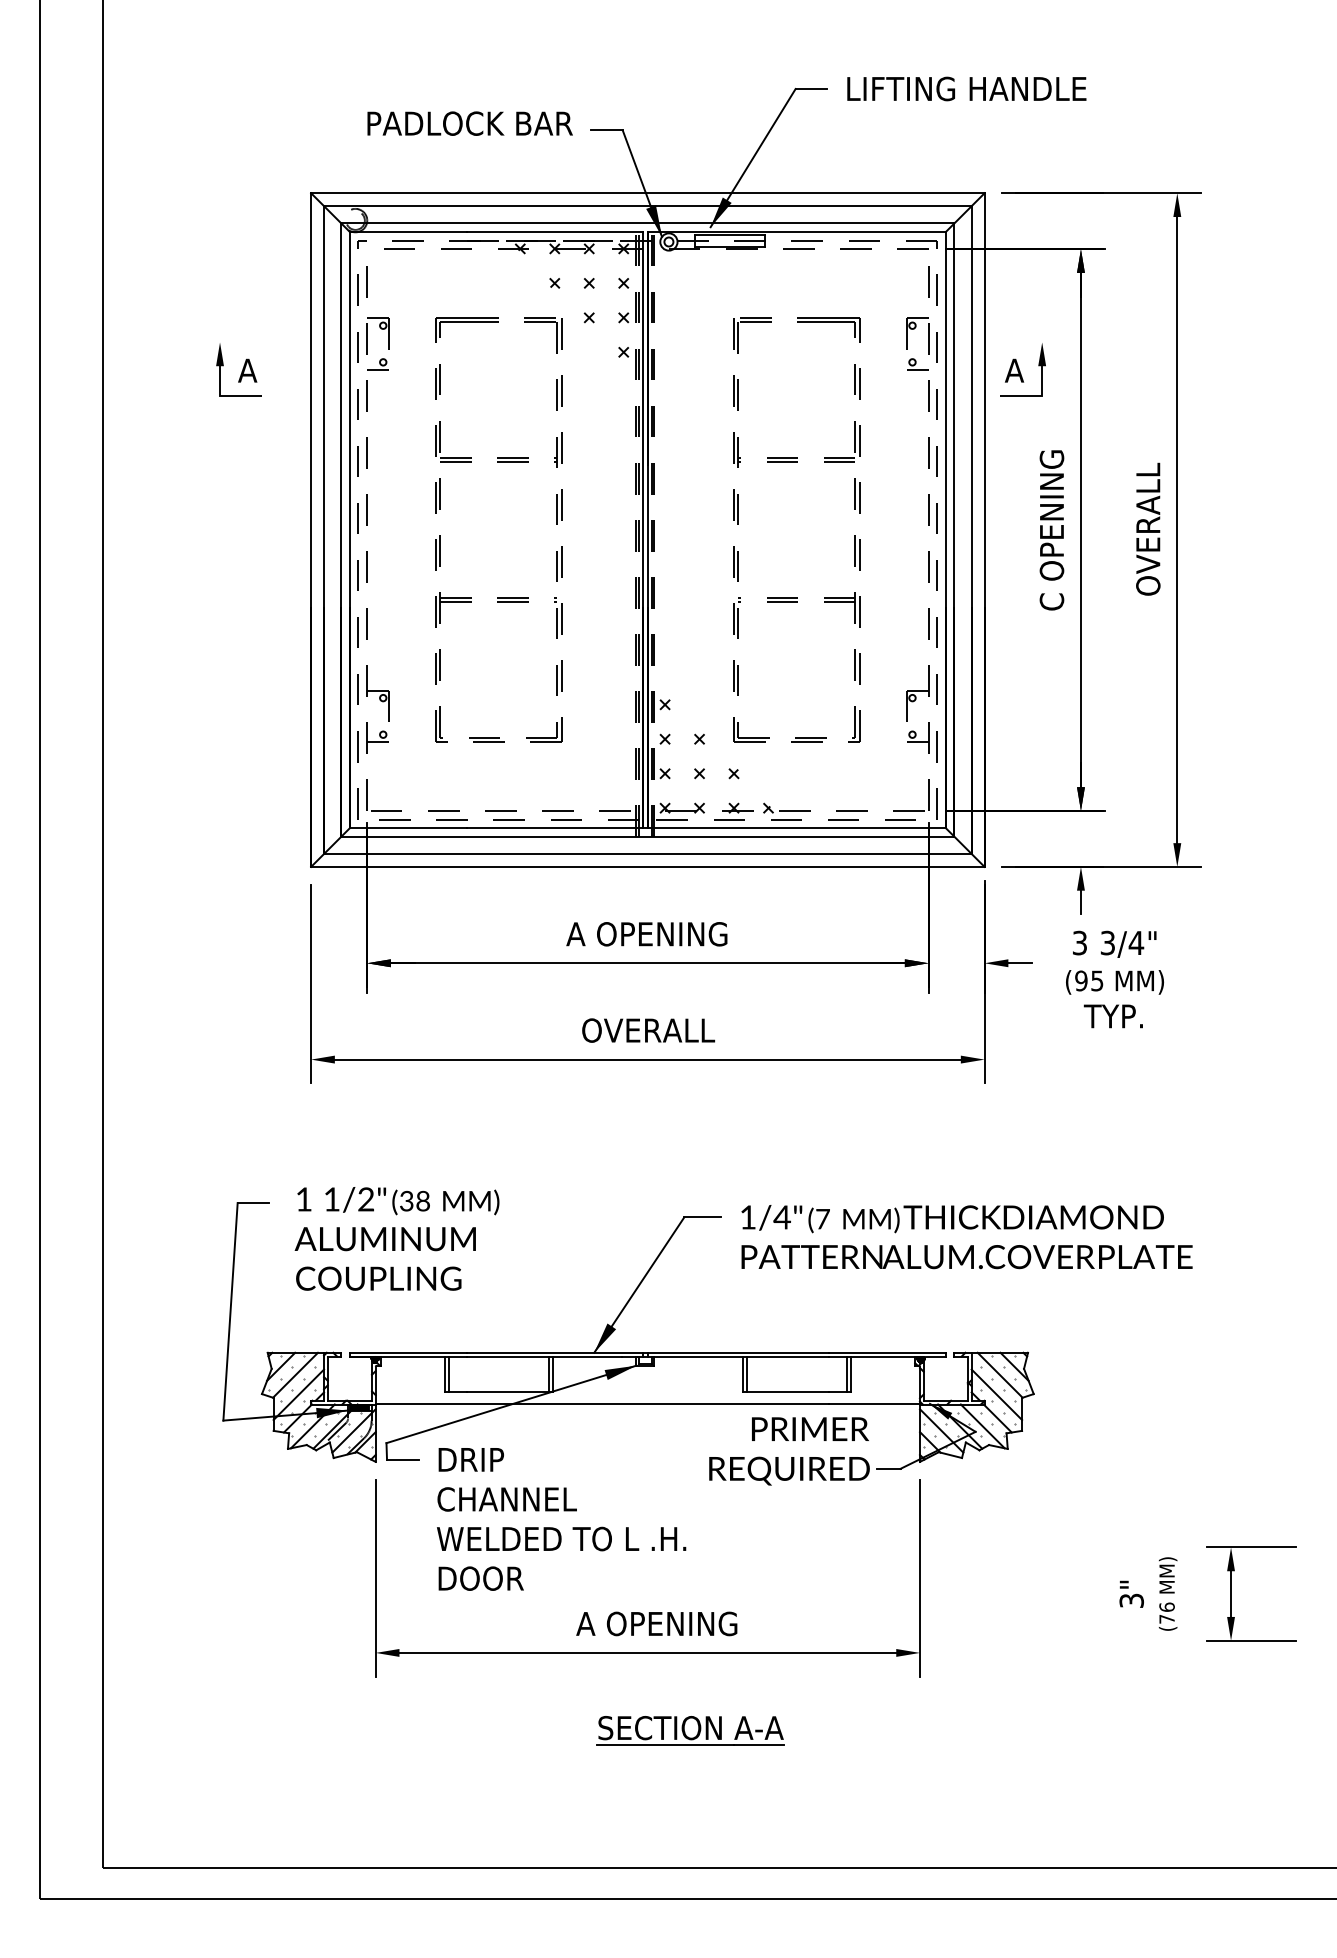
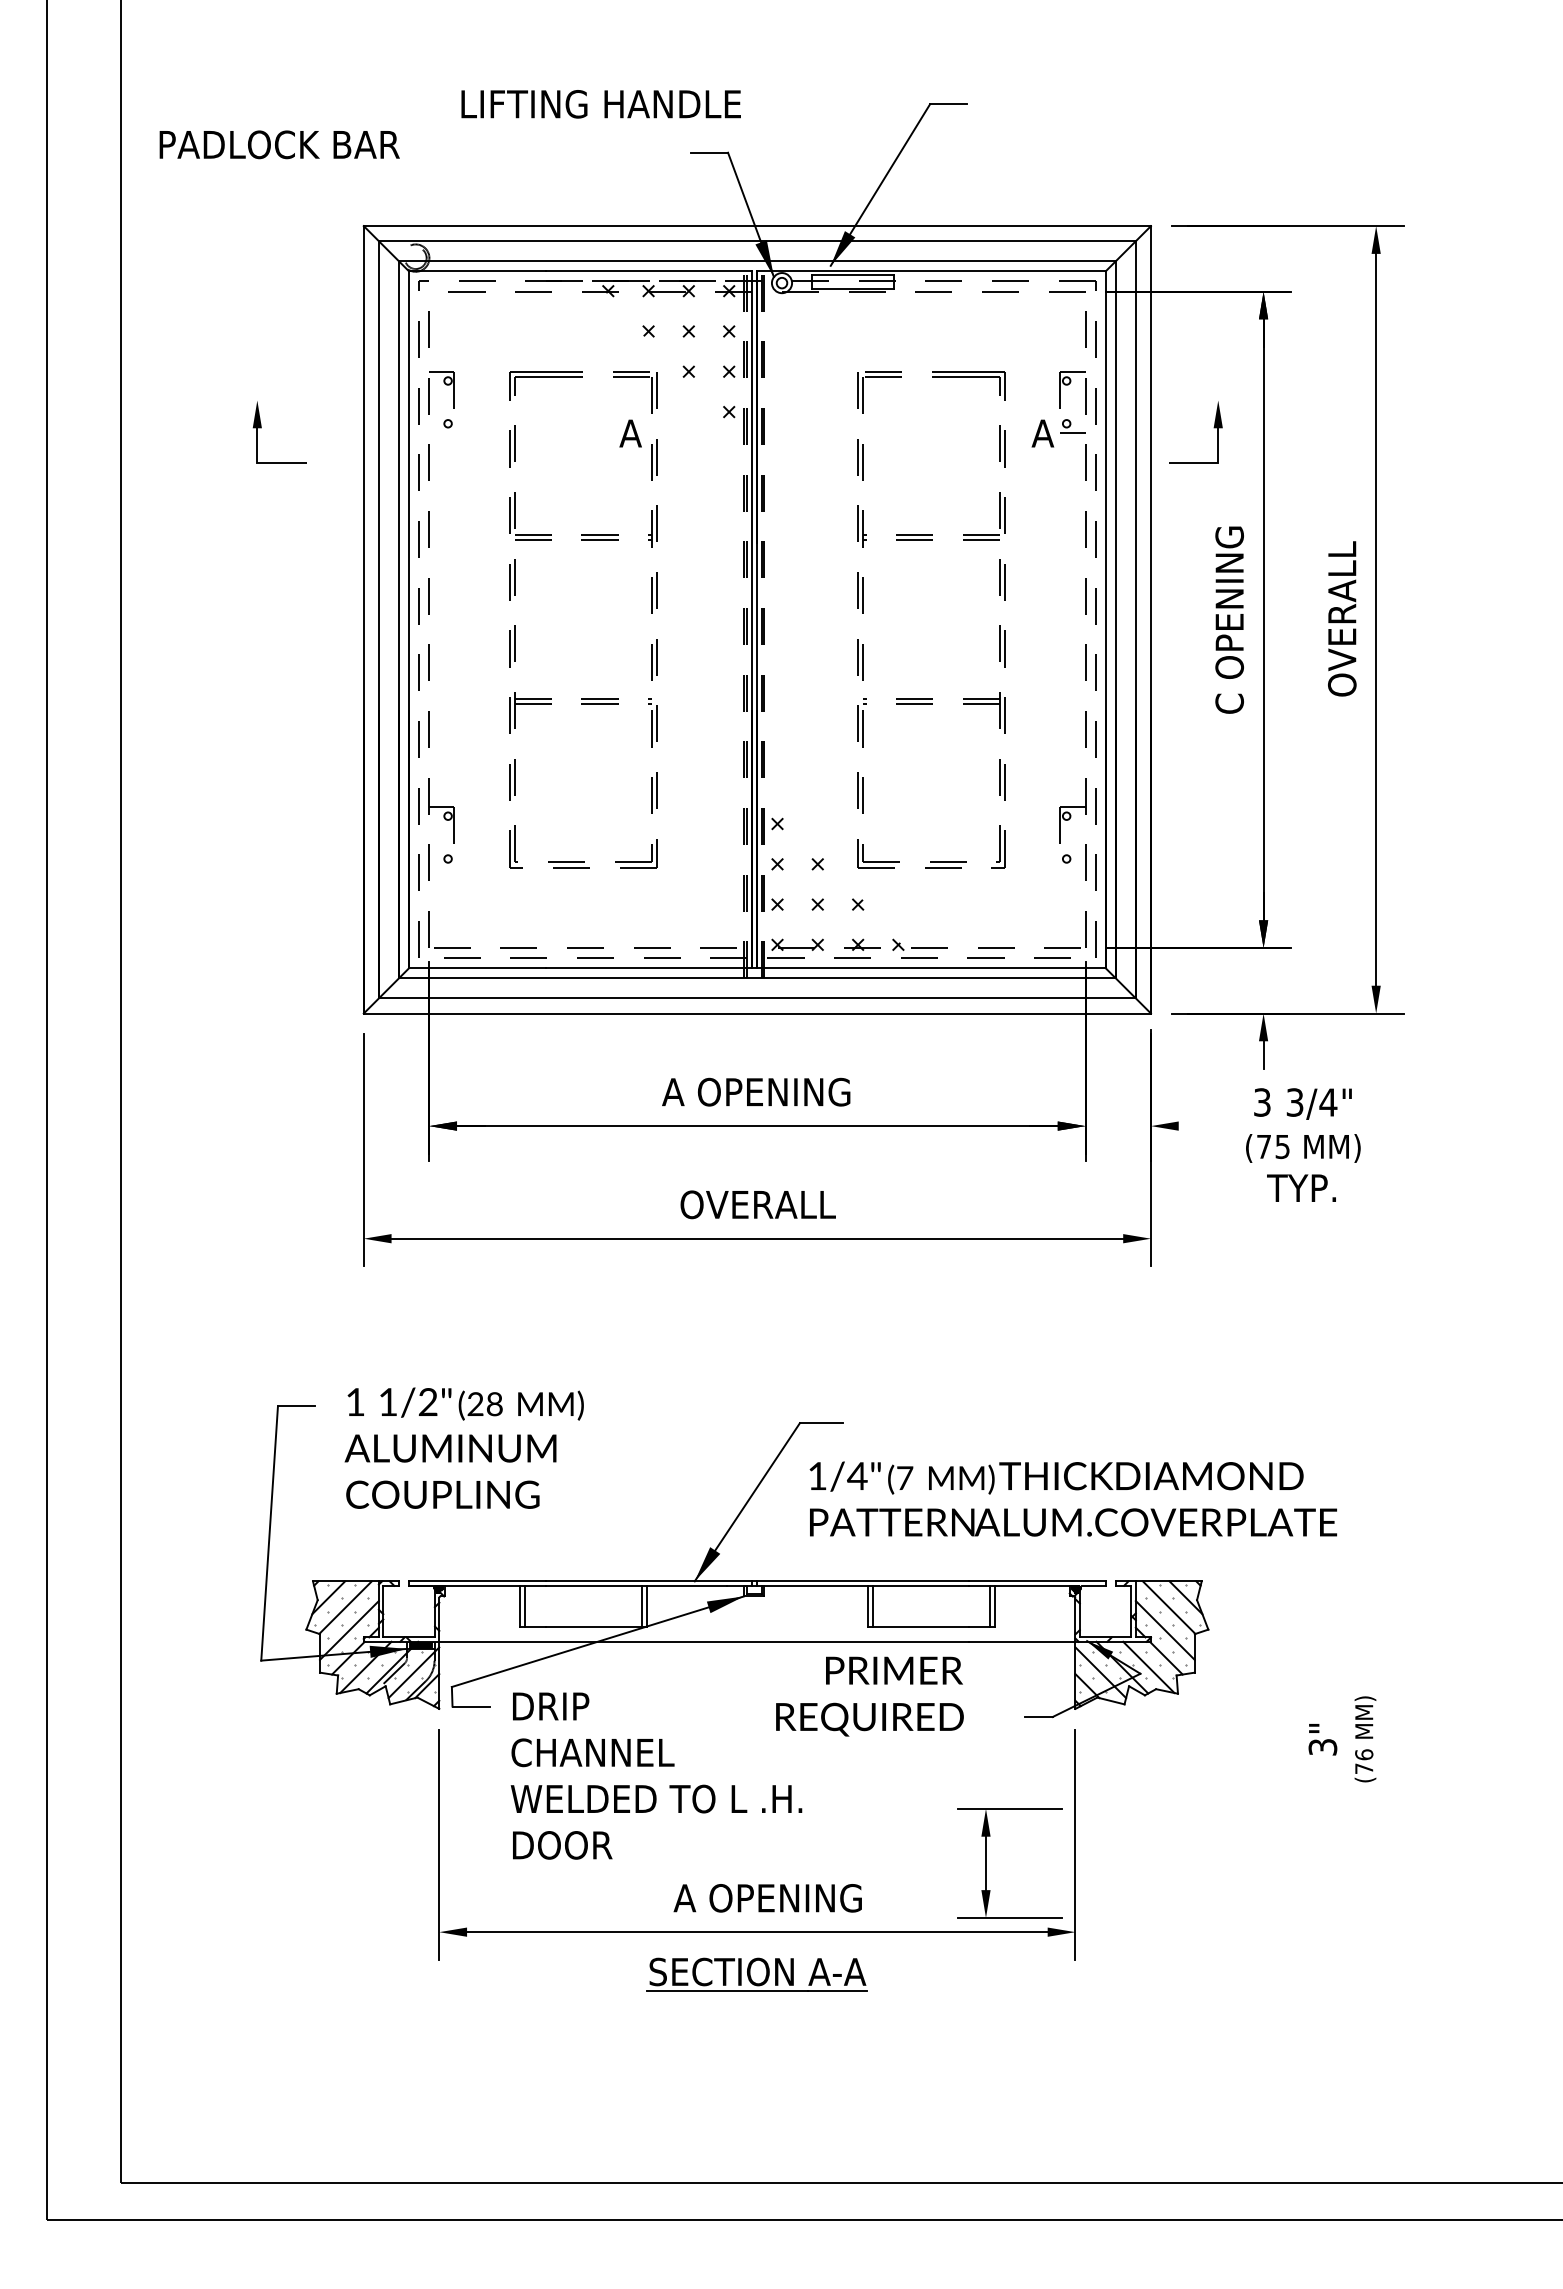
text: (966, 89) -> (600, 104), moved
text: (470, 123) -> (279, 144), moved
line: (377, 369) -> (441, 432), removed
text: (247, 370) -> (630, 433), moved
text: (1014, 370) -> (1042, 433), moved
line: (377, 741) -> (441, 867), removed
line: (917, 741) -> (1072, 867), removed
line: (1020, 963) -> (1192, 1126), removed
text: (1080, 980) -> (1263, 1146), (95 -> (75
text: (406, 1202) -> (475, 1405), (38 -> (28
text: (966, 1236) -> (1072, 1498), moved
text: (789, 1451) -> (869, 1696), moved
text: (1148, 1594) -> (1342, 1739), moved
part: (1231, 1594) -> (986, 1863), moved
part: (689, 1730) -> (756, 1974), moved

